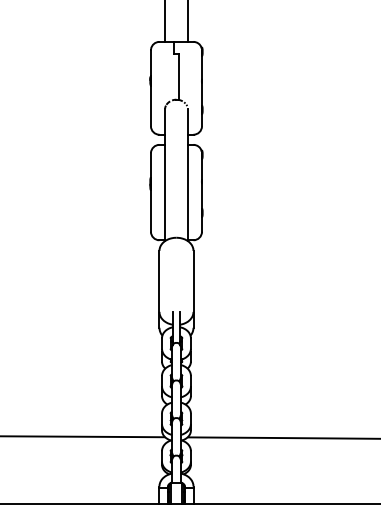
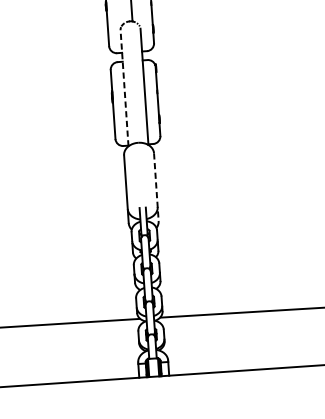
line: (165, 174) -> (124, 87), solid -> dashed
line: (193, 289) -> (156, 187), solid -> dashed

